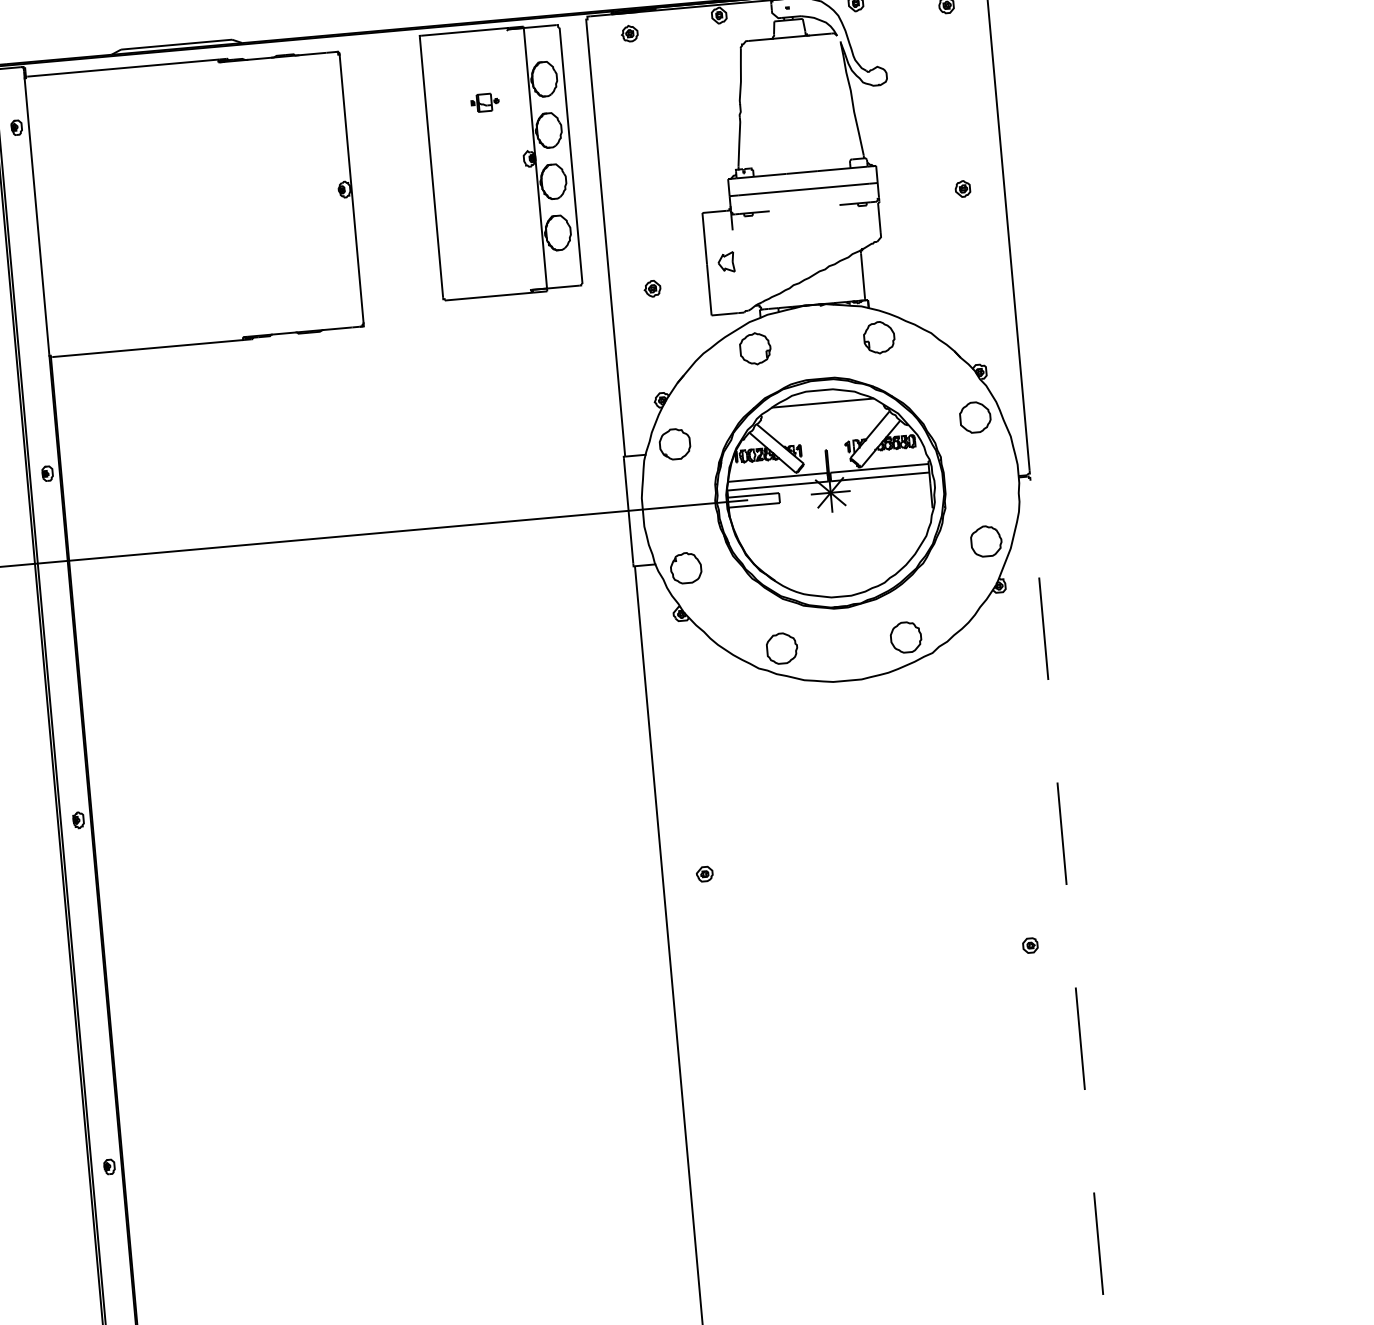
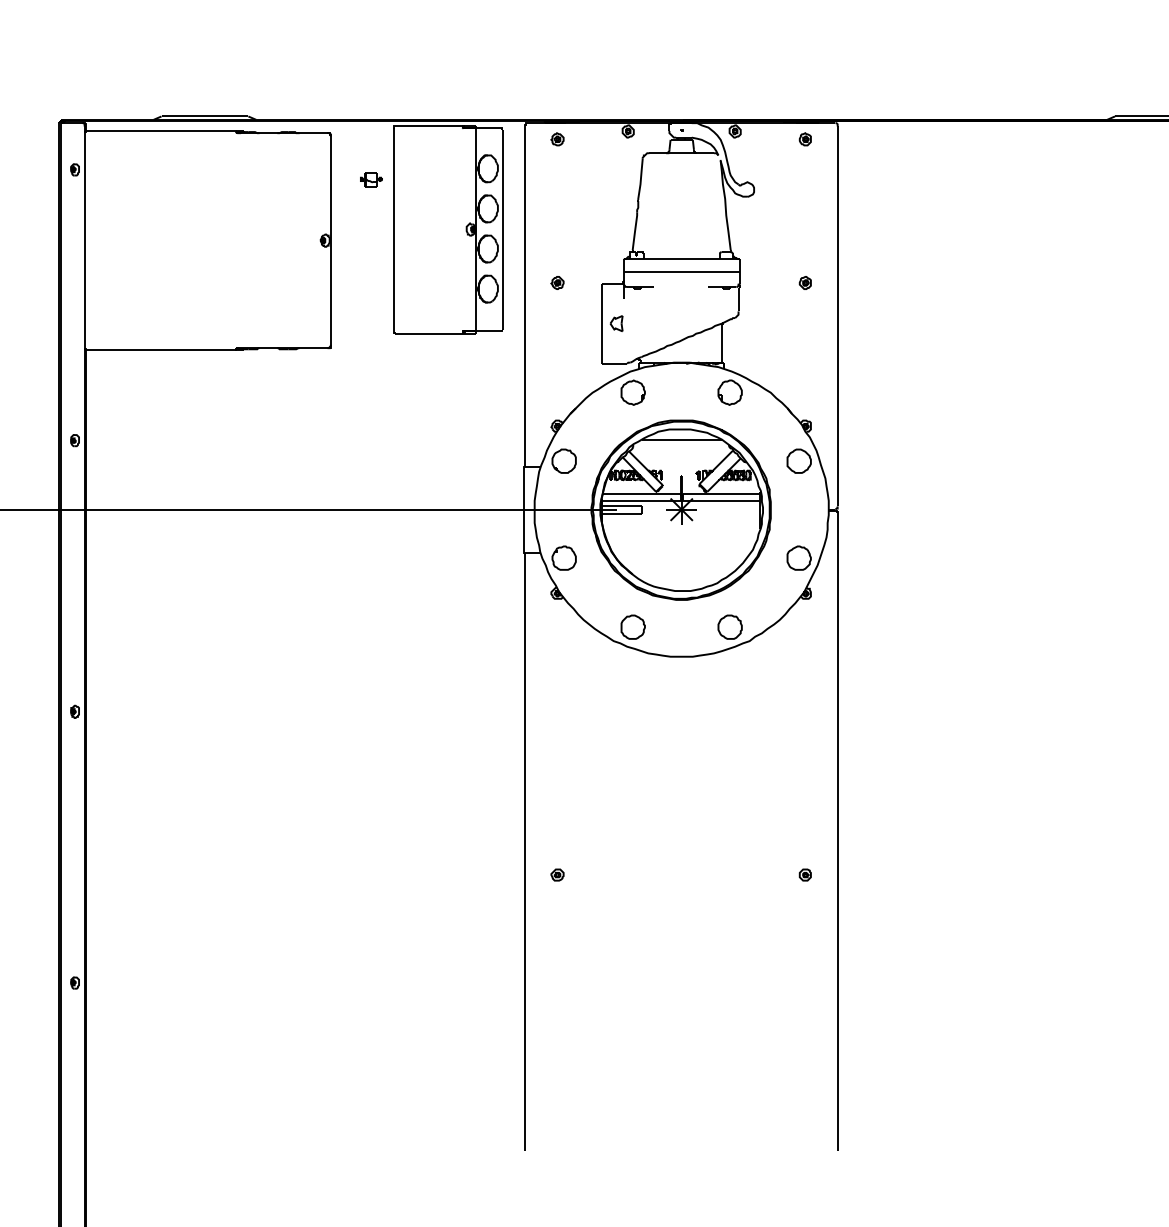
part: (485, 102) -> (371, 179), moved
part: (652, 288) -> (557, 282), moved
part: (704, 873) -> (557, 874), moved
line: (1066, 887) -> (837, 832), dashed -> solid

